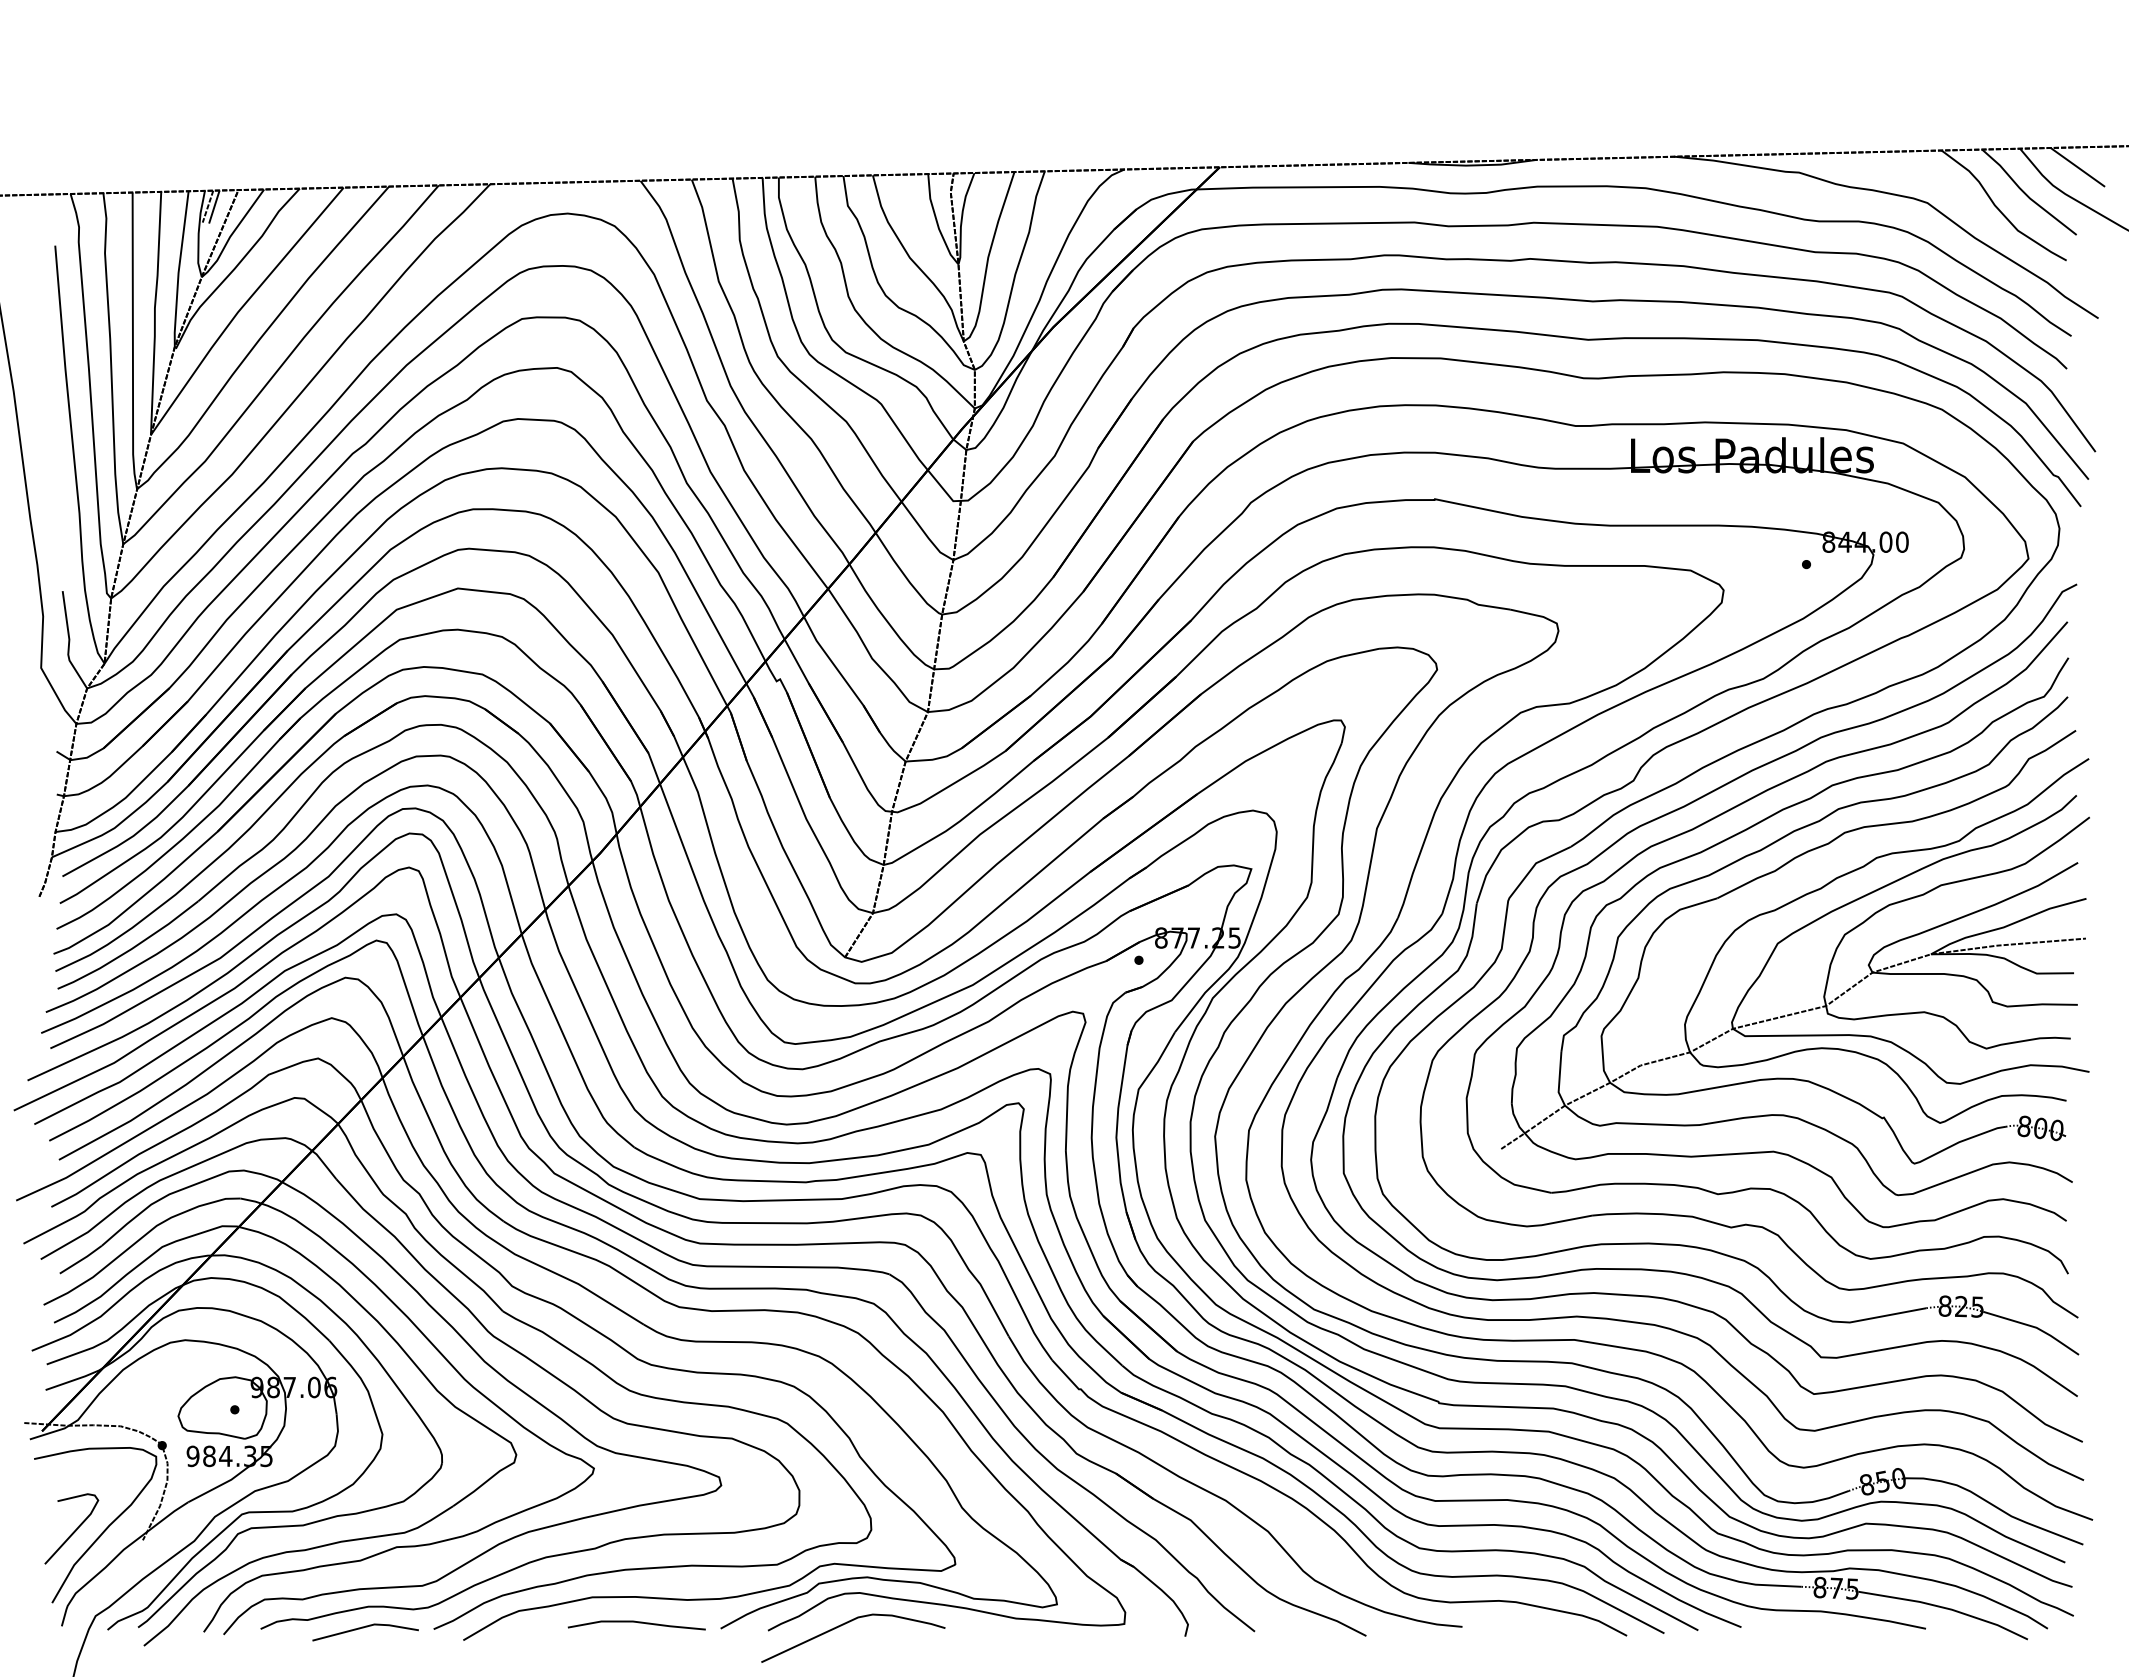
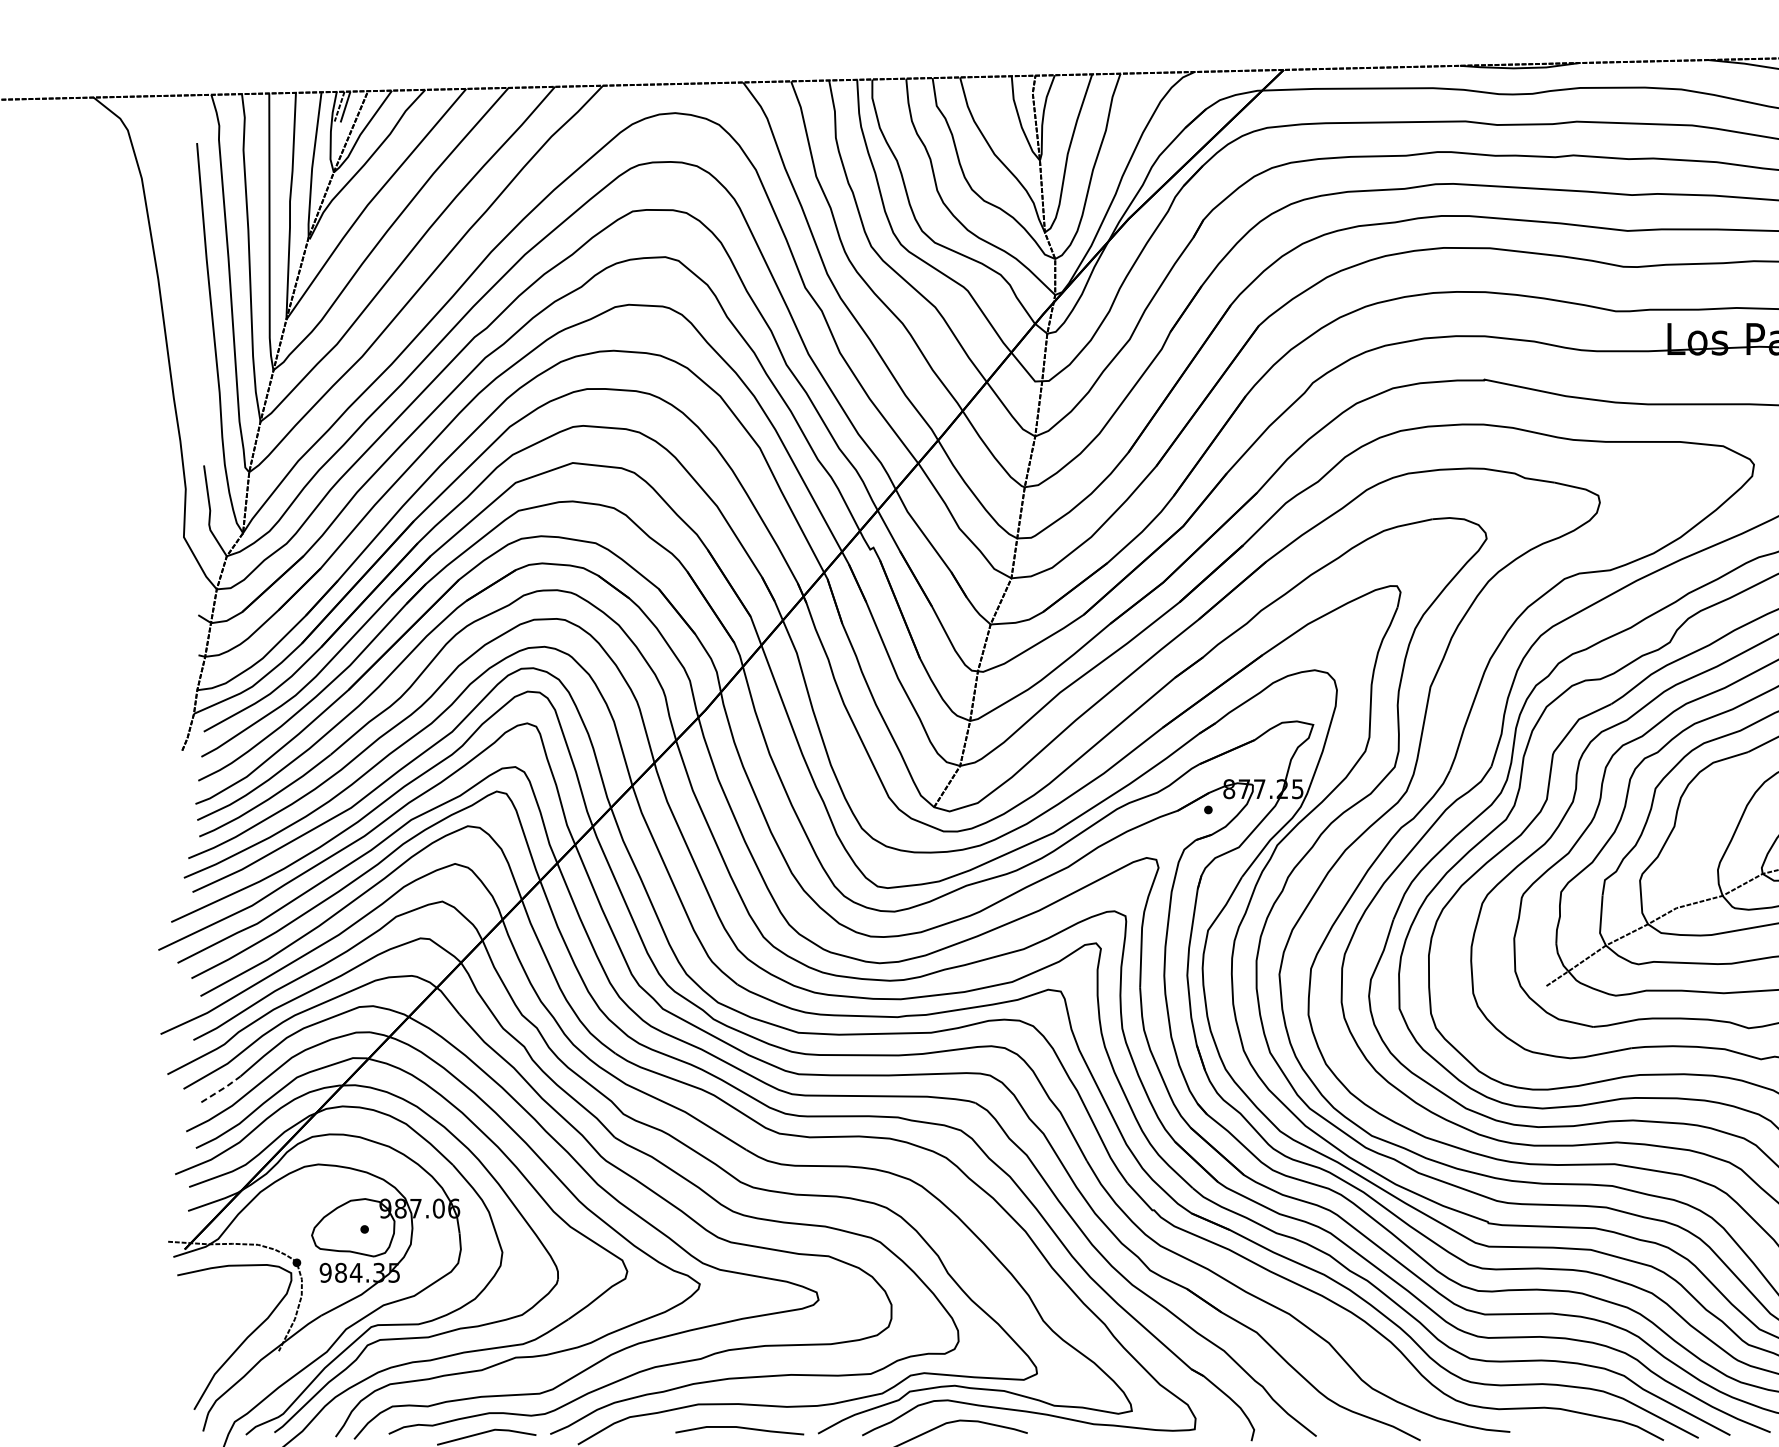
line: (82, 1259) -> (222, 1089), solid -> dashed
curve: (74, 1530) -> (215, 1342), removed

